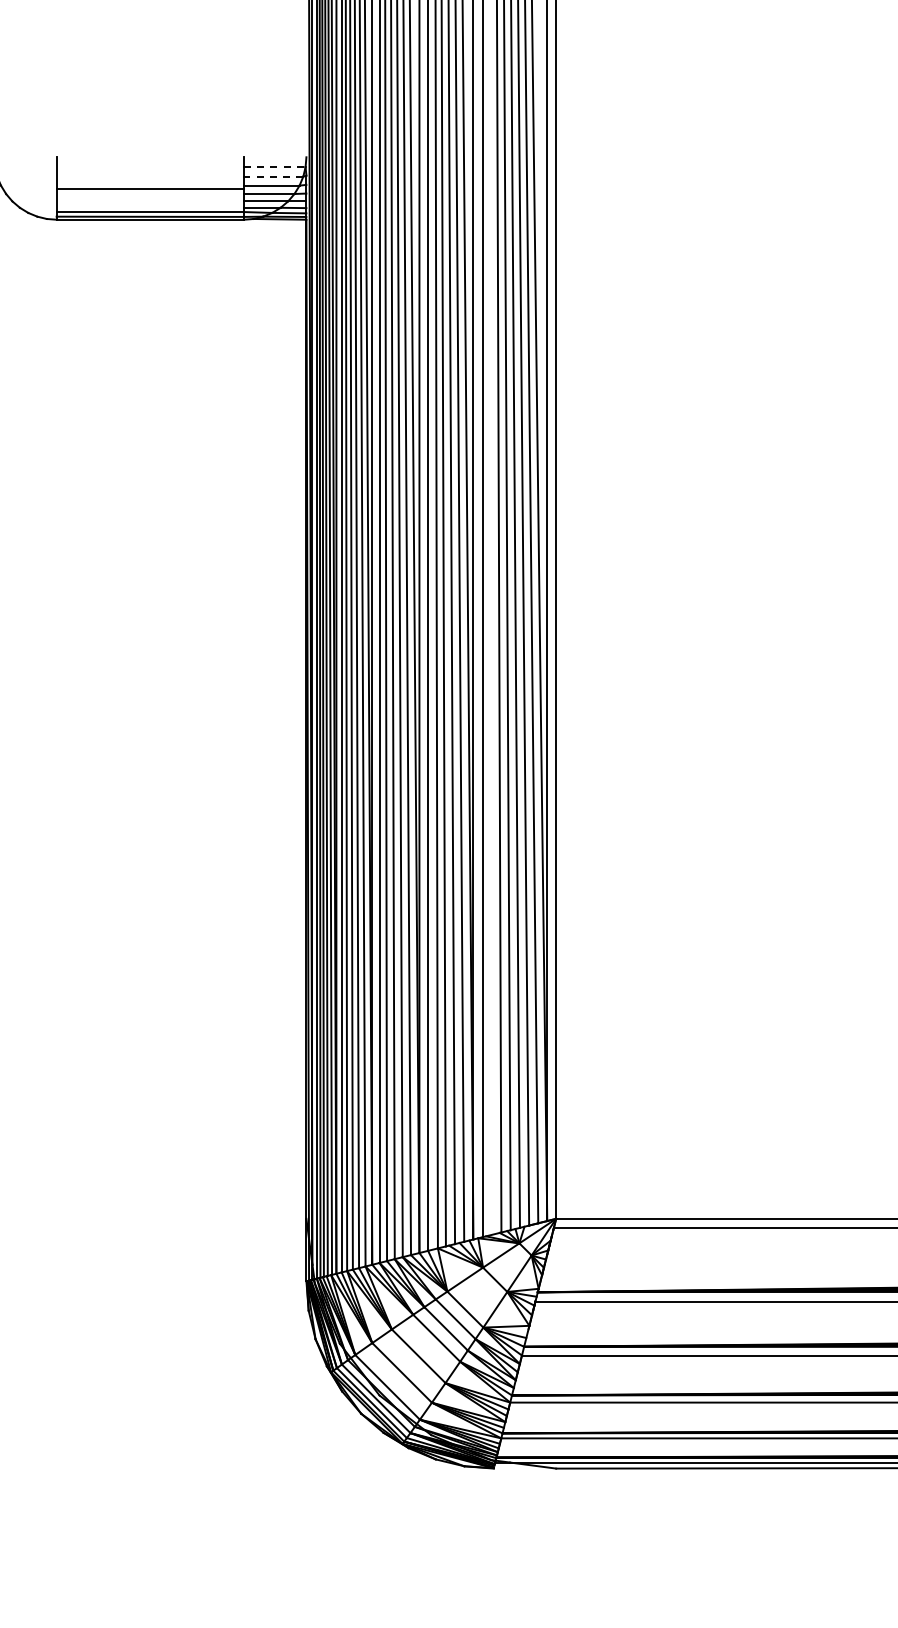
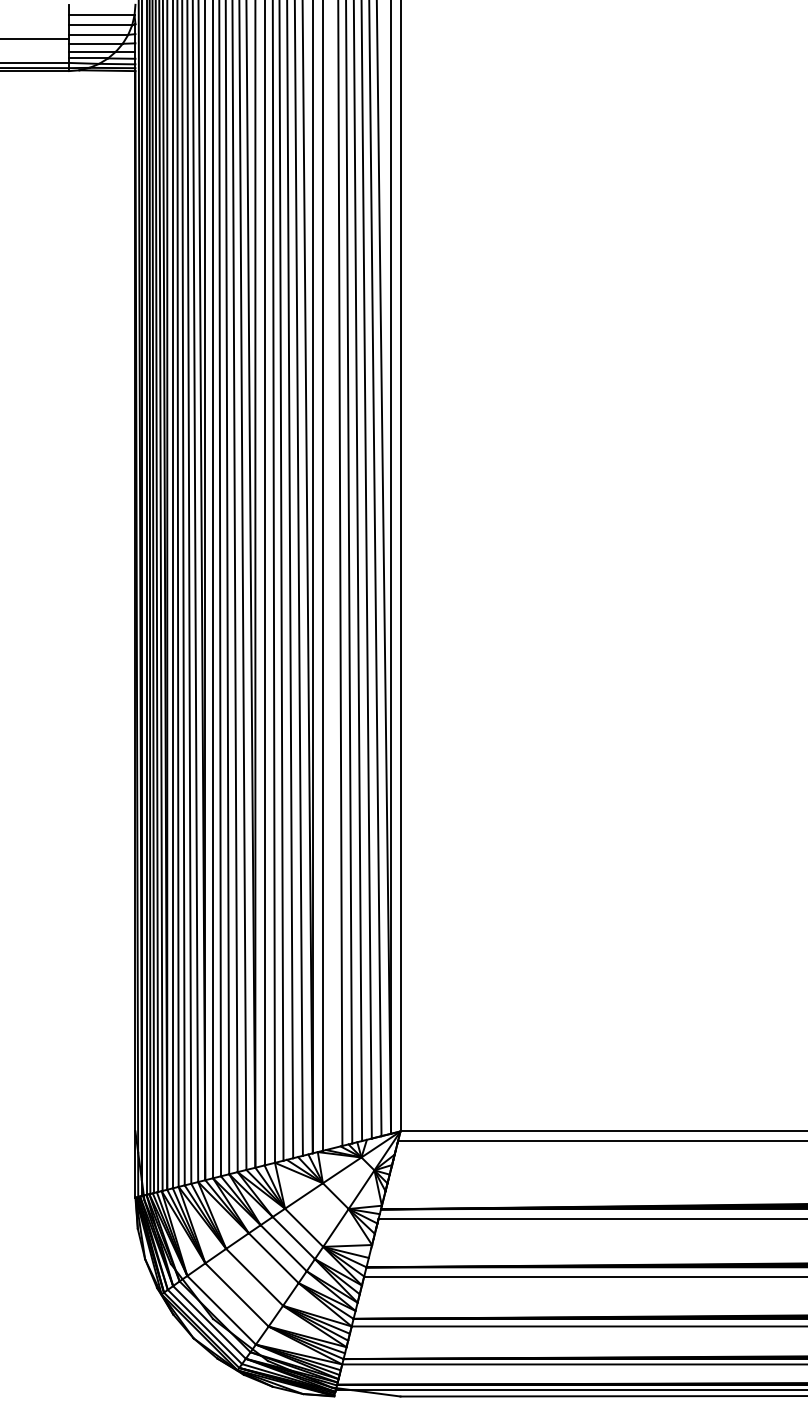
line: (274, 167) -> (101, 15), dashed -> solid
line: (273, 176) -> (100, 25), dashed -> solid

